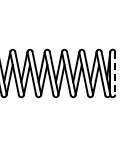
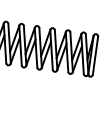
line: (115, 73) -> (95, 55), dashed -> solid

